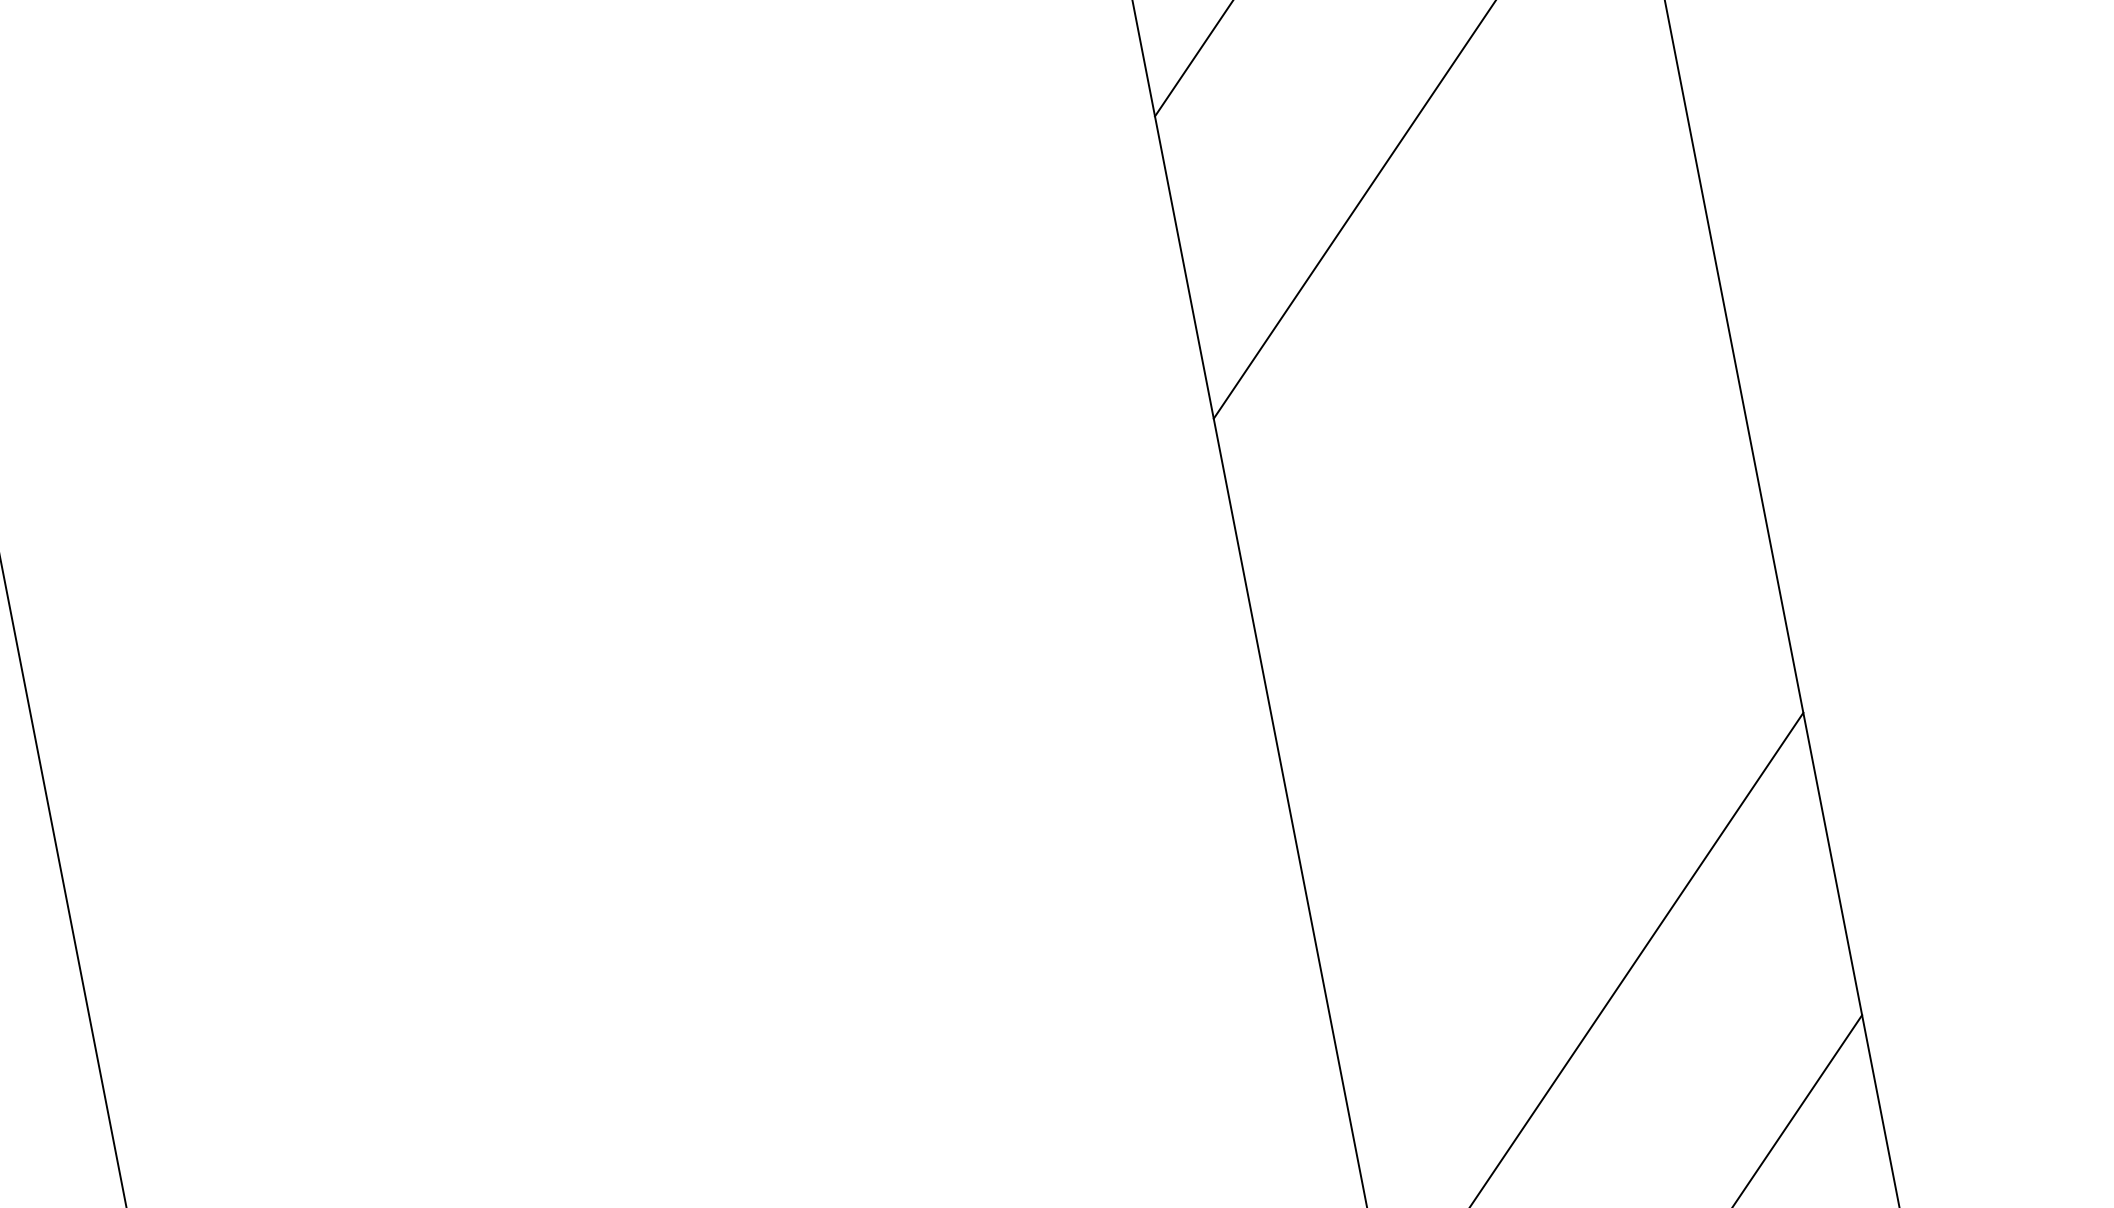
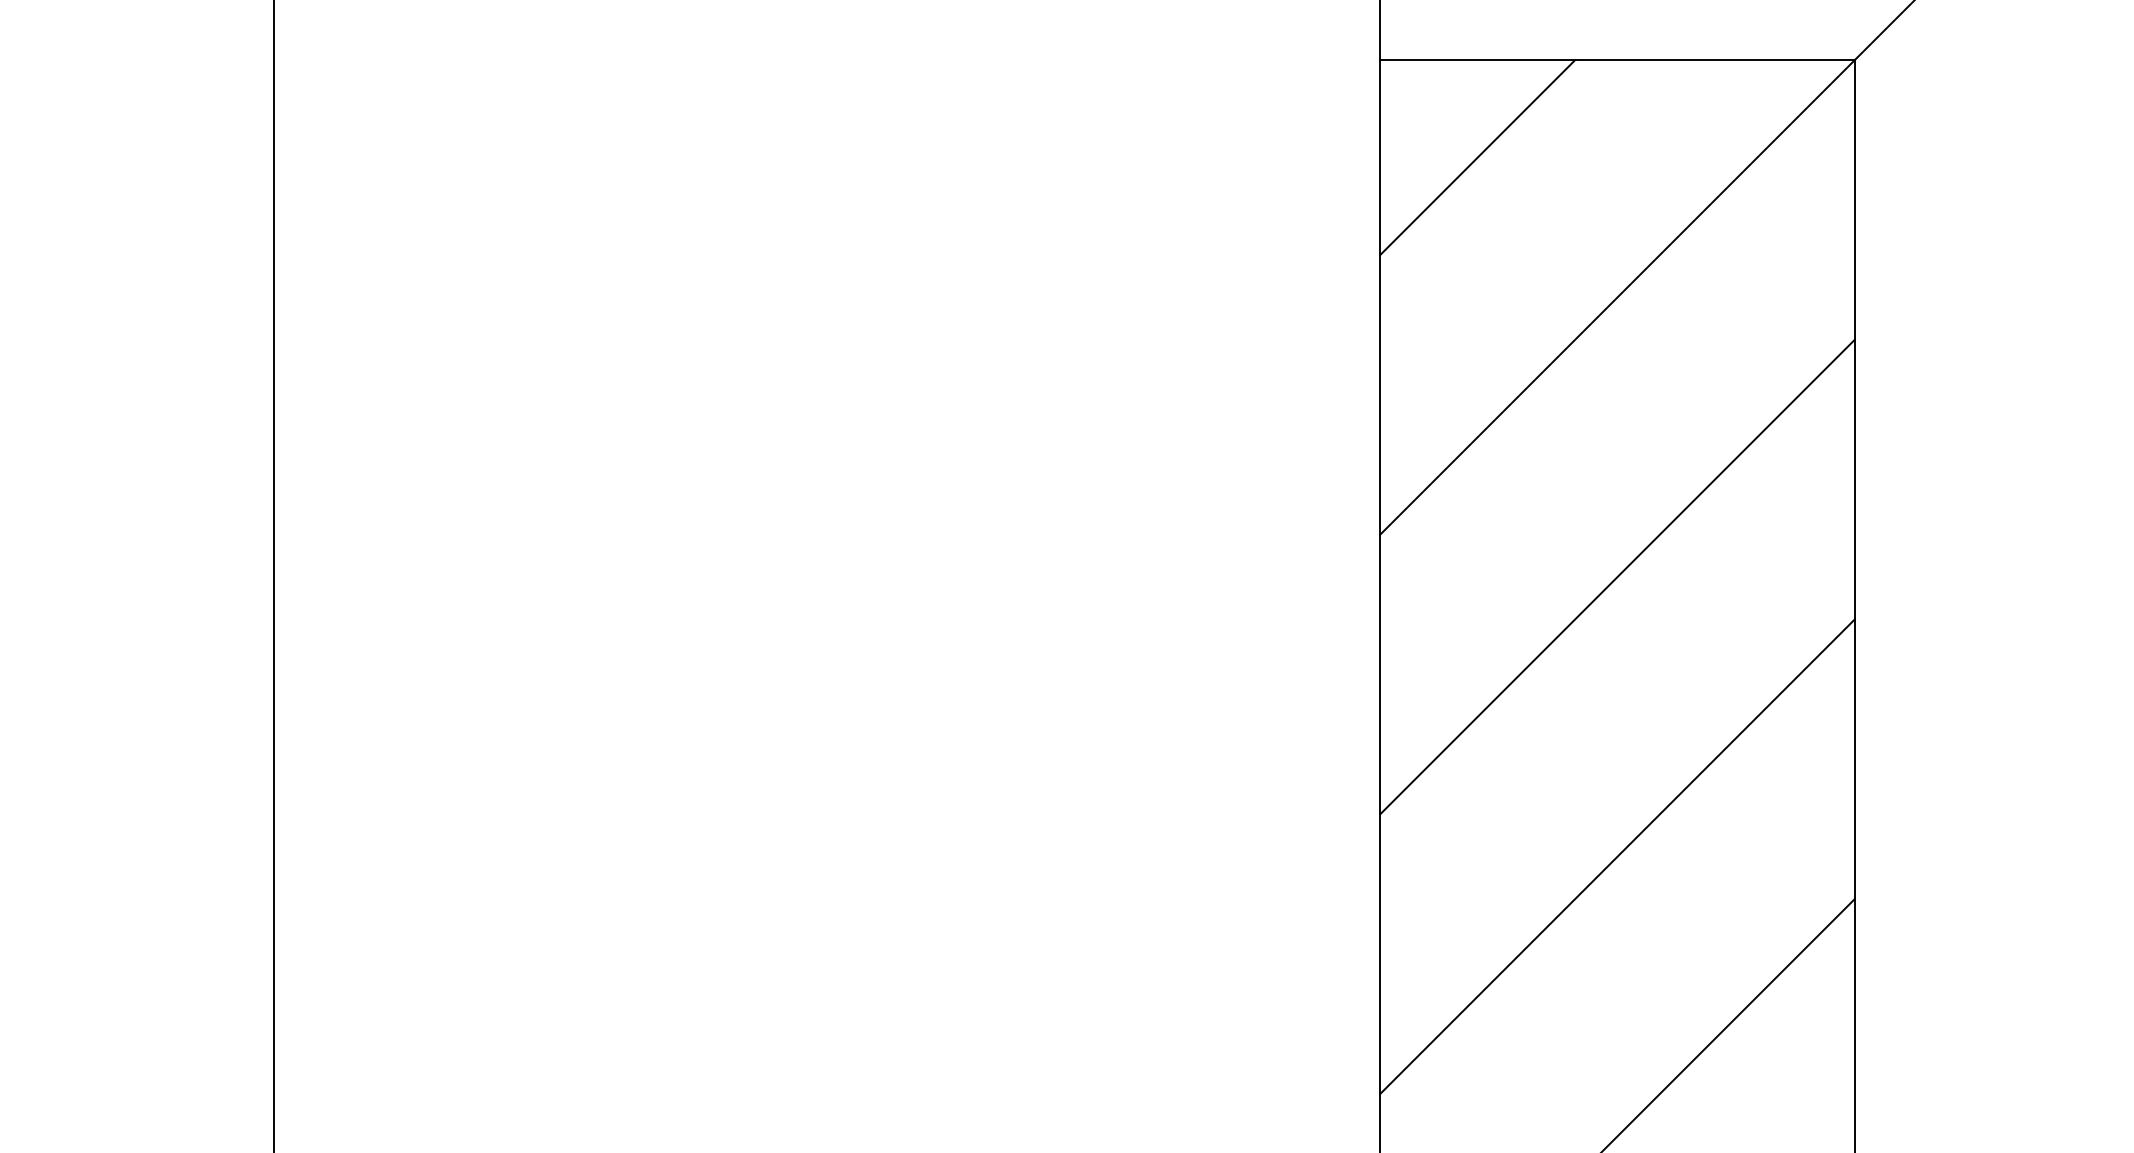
line: (1479, 414) -> (1617, 576), added
line: (1537, 716) -> (1617, 856), added

